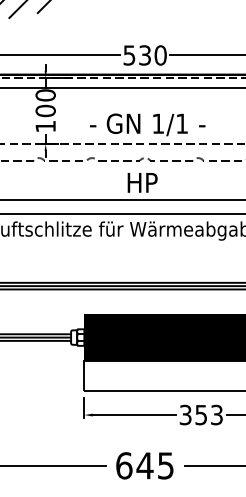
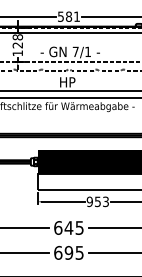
text: (153, 54) -> (73, 16), 530 -> 581
text: (45, 103) -> (17, 41), 100 -> 128
text: (157, 122) -> (75, 51), 1/1 -> 7/1
text: (184, 414) -> (89, 201), 353 -> 953

